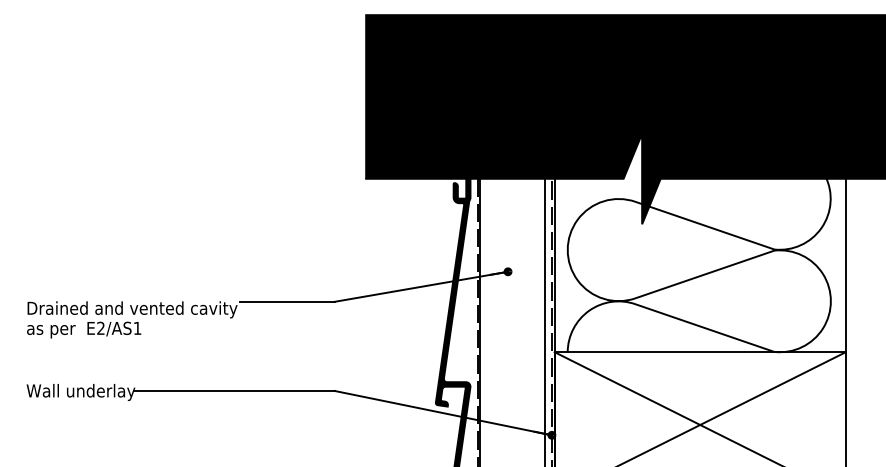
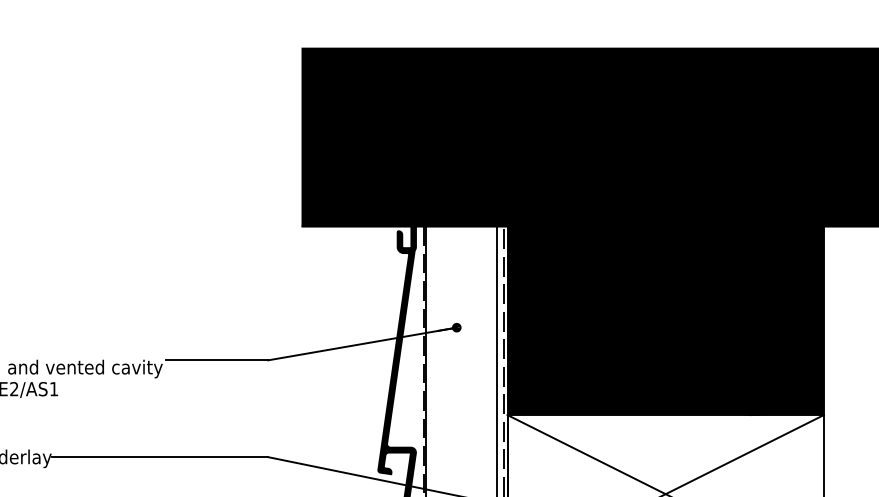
fill: (699, 242) -> (664, 295), added

